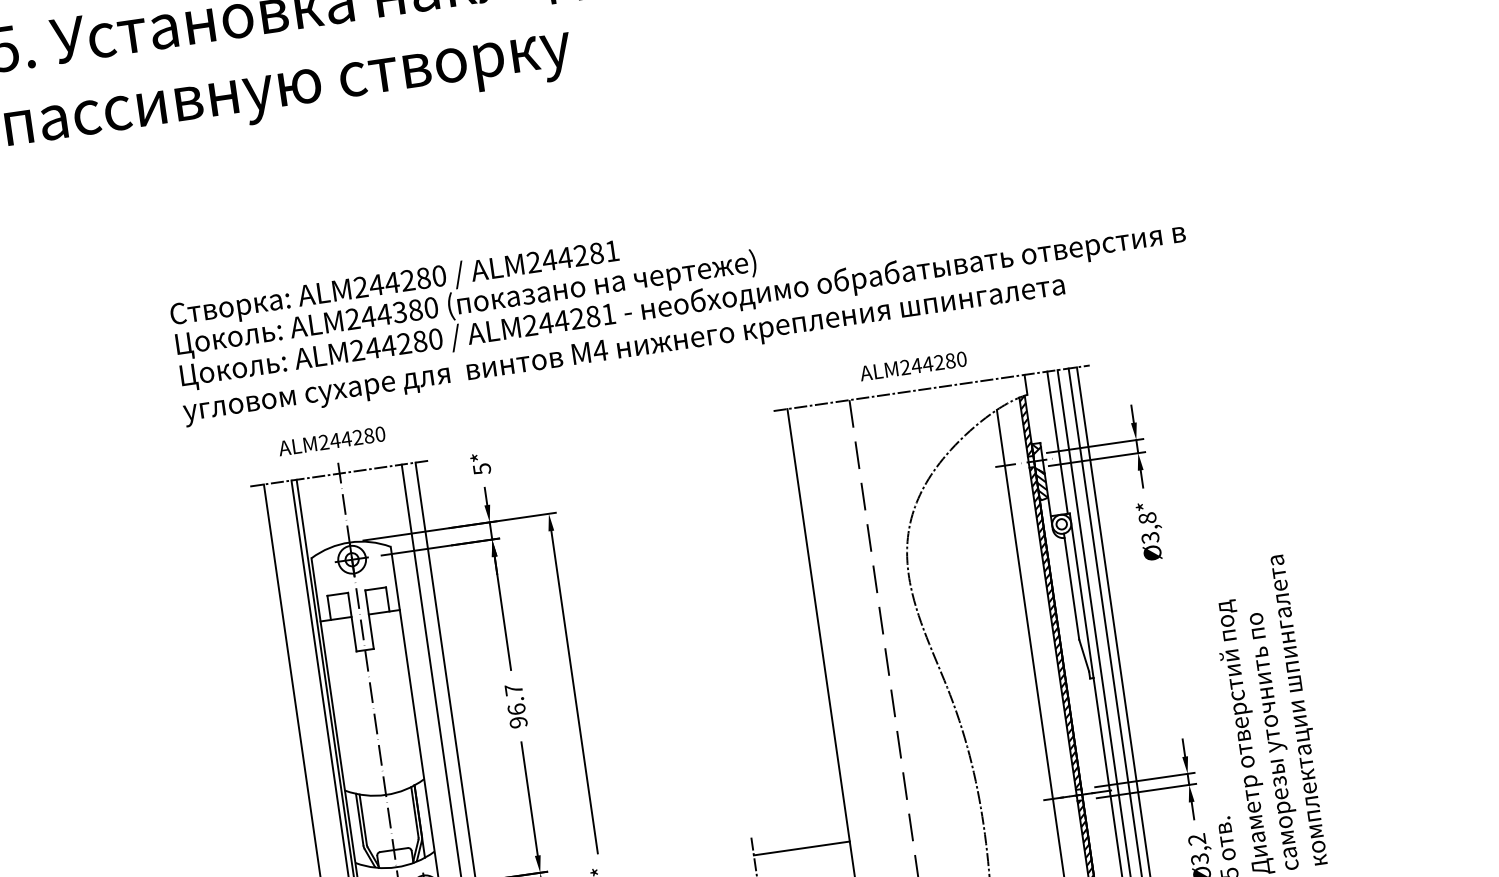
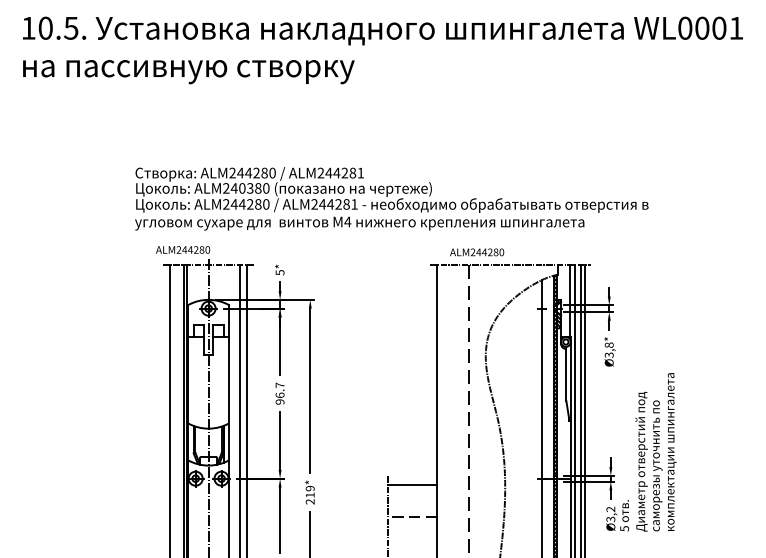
text: (382, 315) -> (241, 188), ALM244380 -> ALM240380
text: (914, 366) -> (477, 252), moved
text: (332, 440) -> (183, 249), moved

